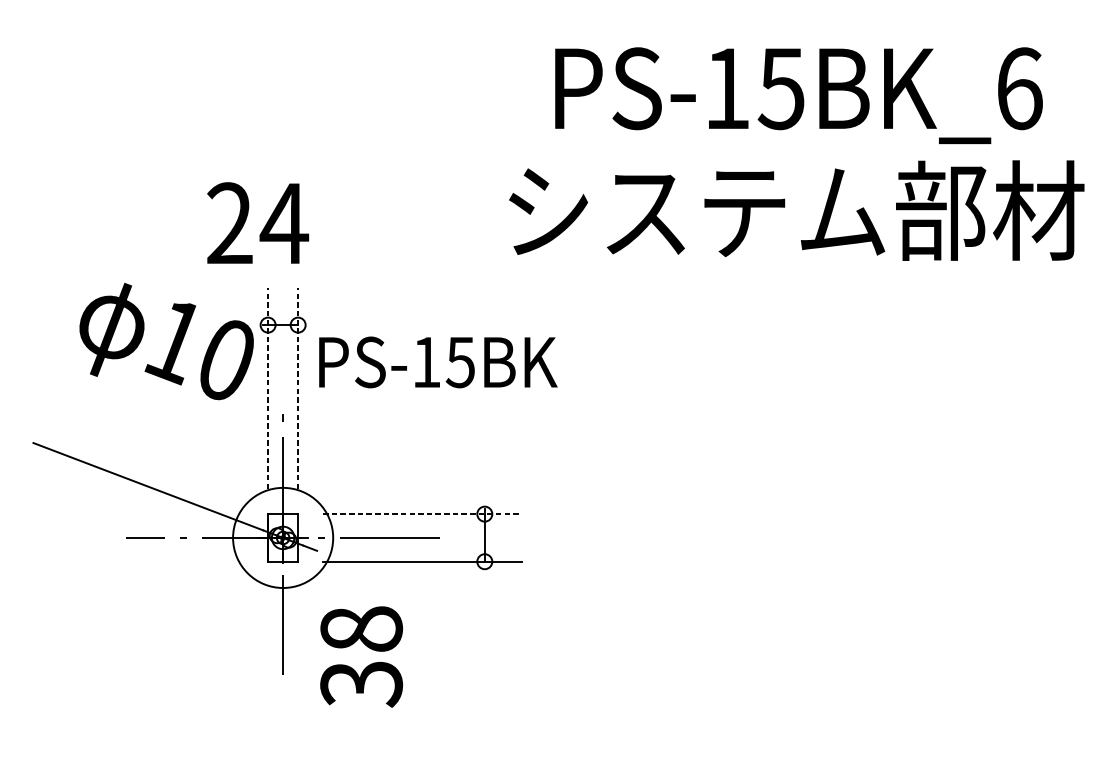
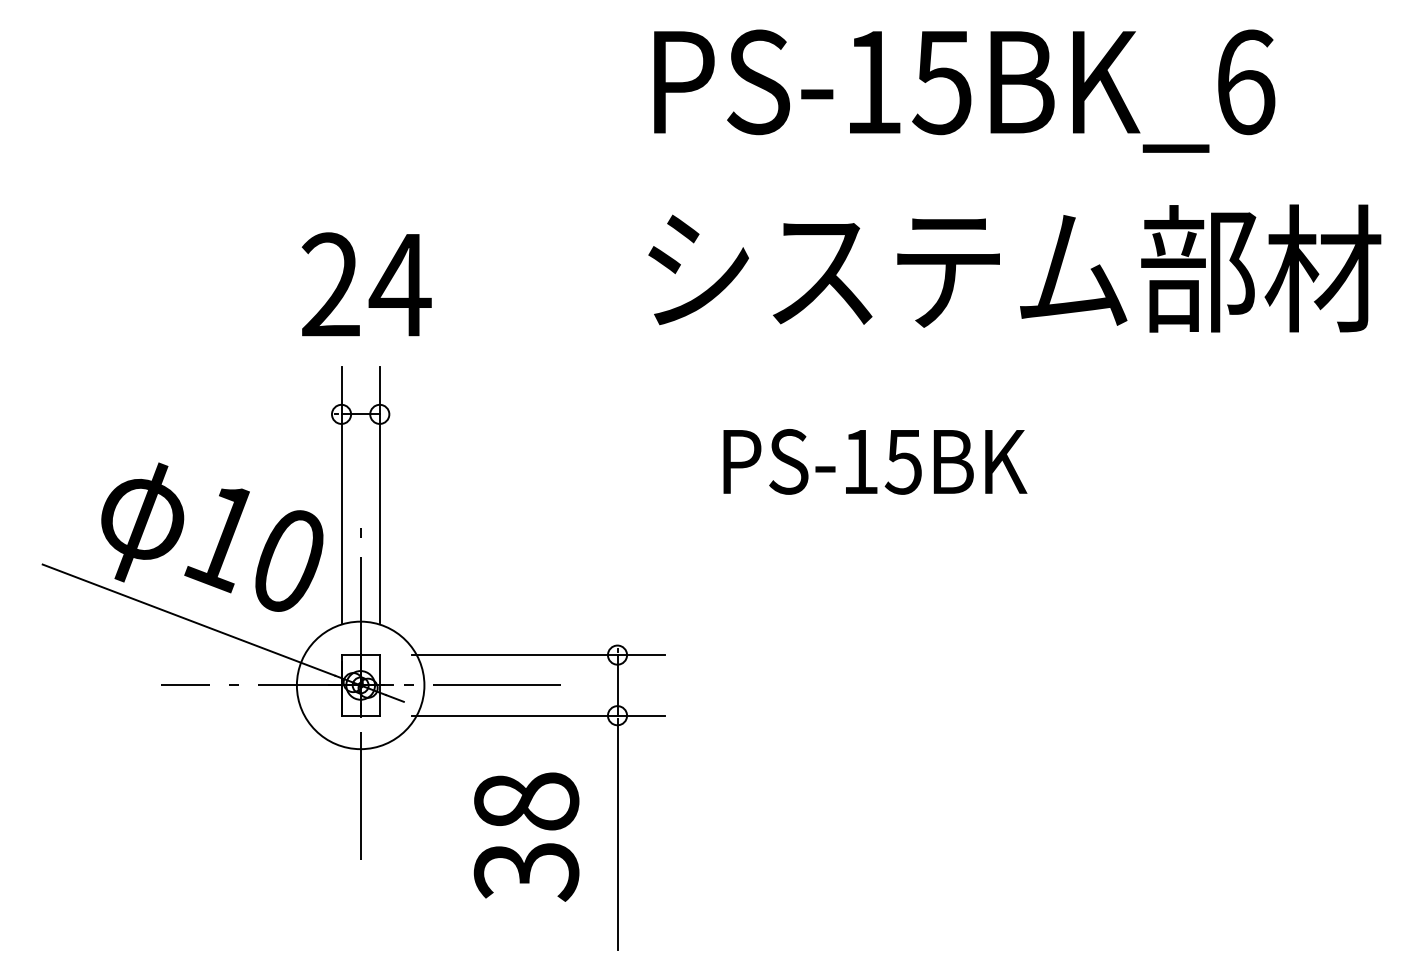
text: (798, 95) -> (964, 90), moved
text: (257, 223) -> (366, 284), moved
text: (166, 340) -> (212, 536), moved
text: (438, 362) -> (875, 461), moved
line: (268, 388) -> (341, 494), dashed -> solid
line: (297, 388) -> (379, 494), dashed -> solid
line: (422, 514) -> (538, 655), dashed -> solid
line: (484, 655) -> (617, 834), added
text: (361, 656) -> (526, 836), moved

